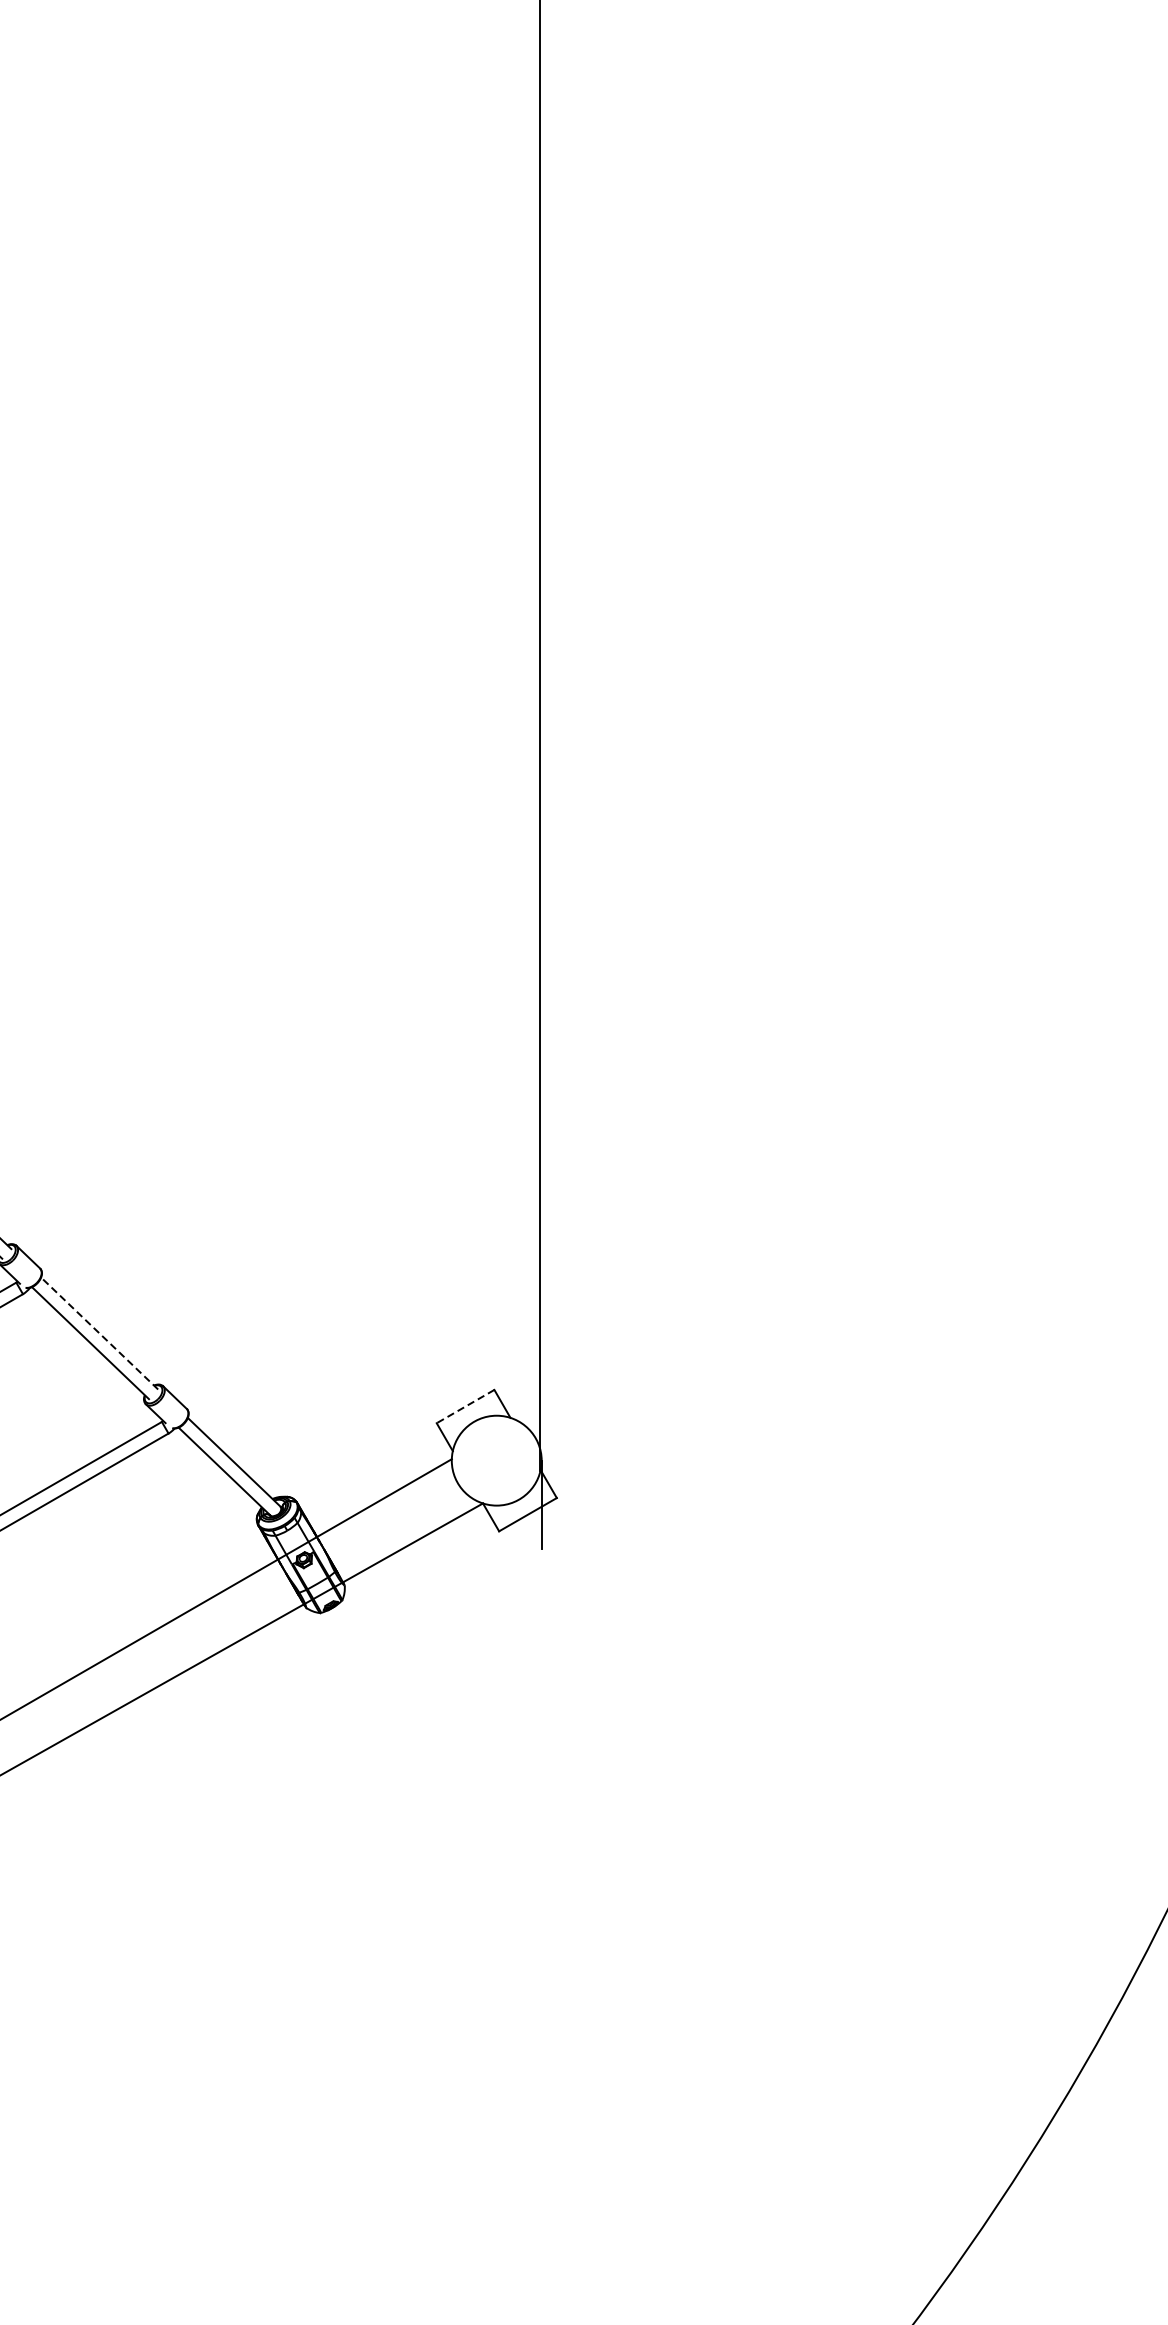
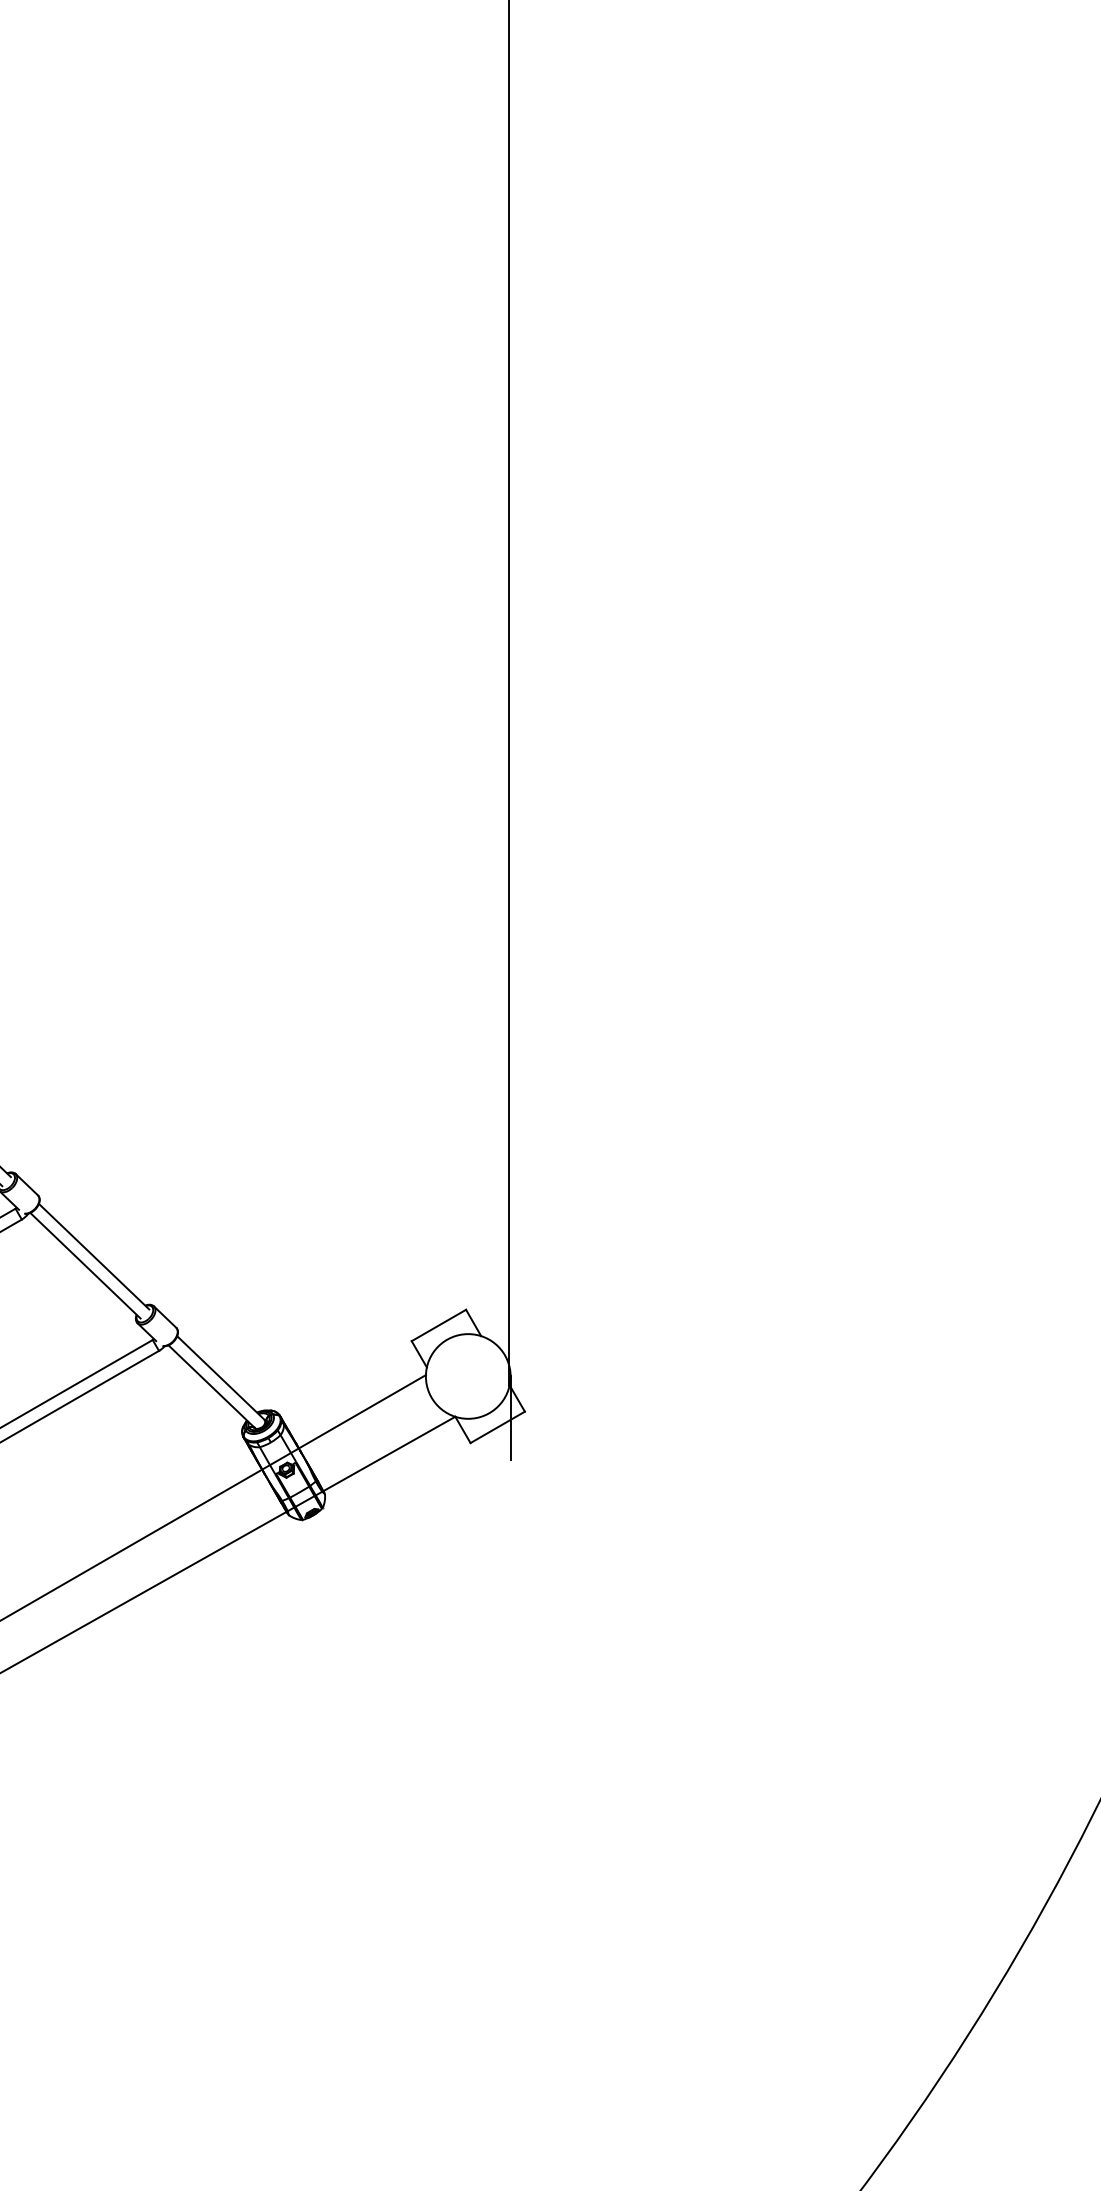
line: (99, 1333) -> (93, 1256), dashed -> solid
line: (465, 1406) -> (438, 1325), dashed -> solid

